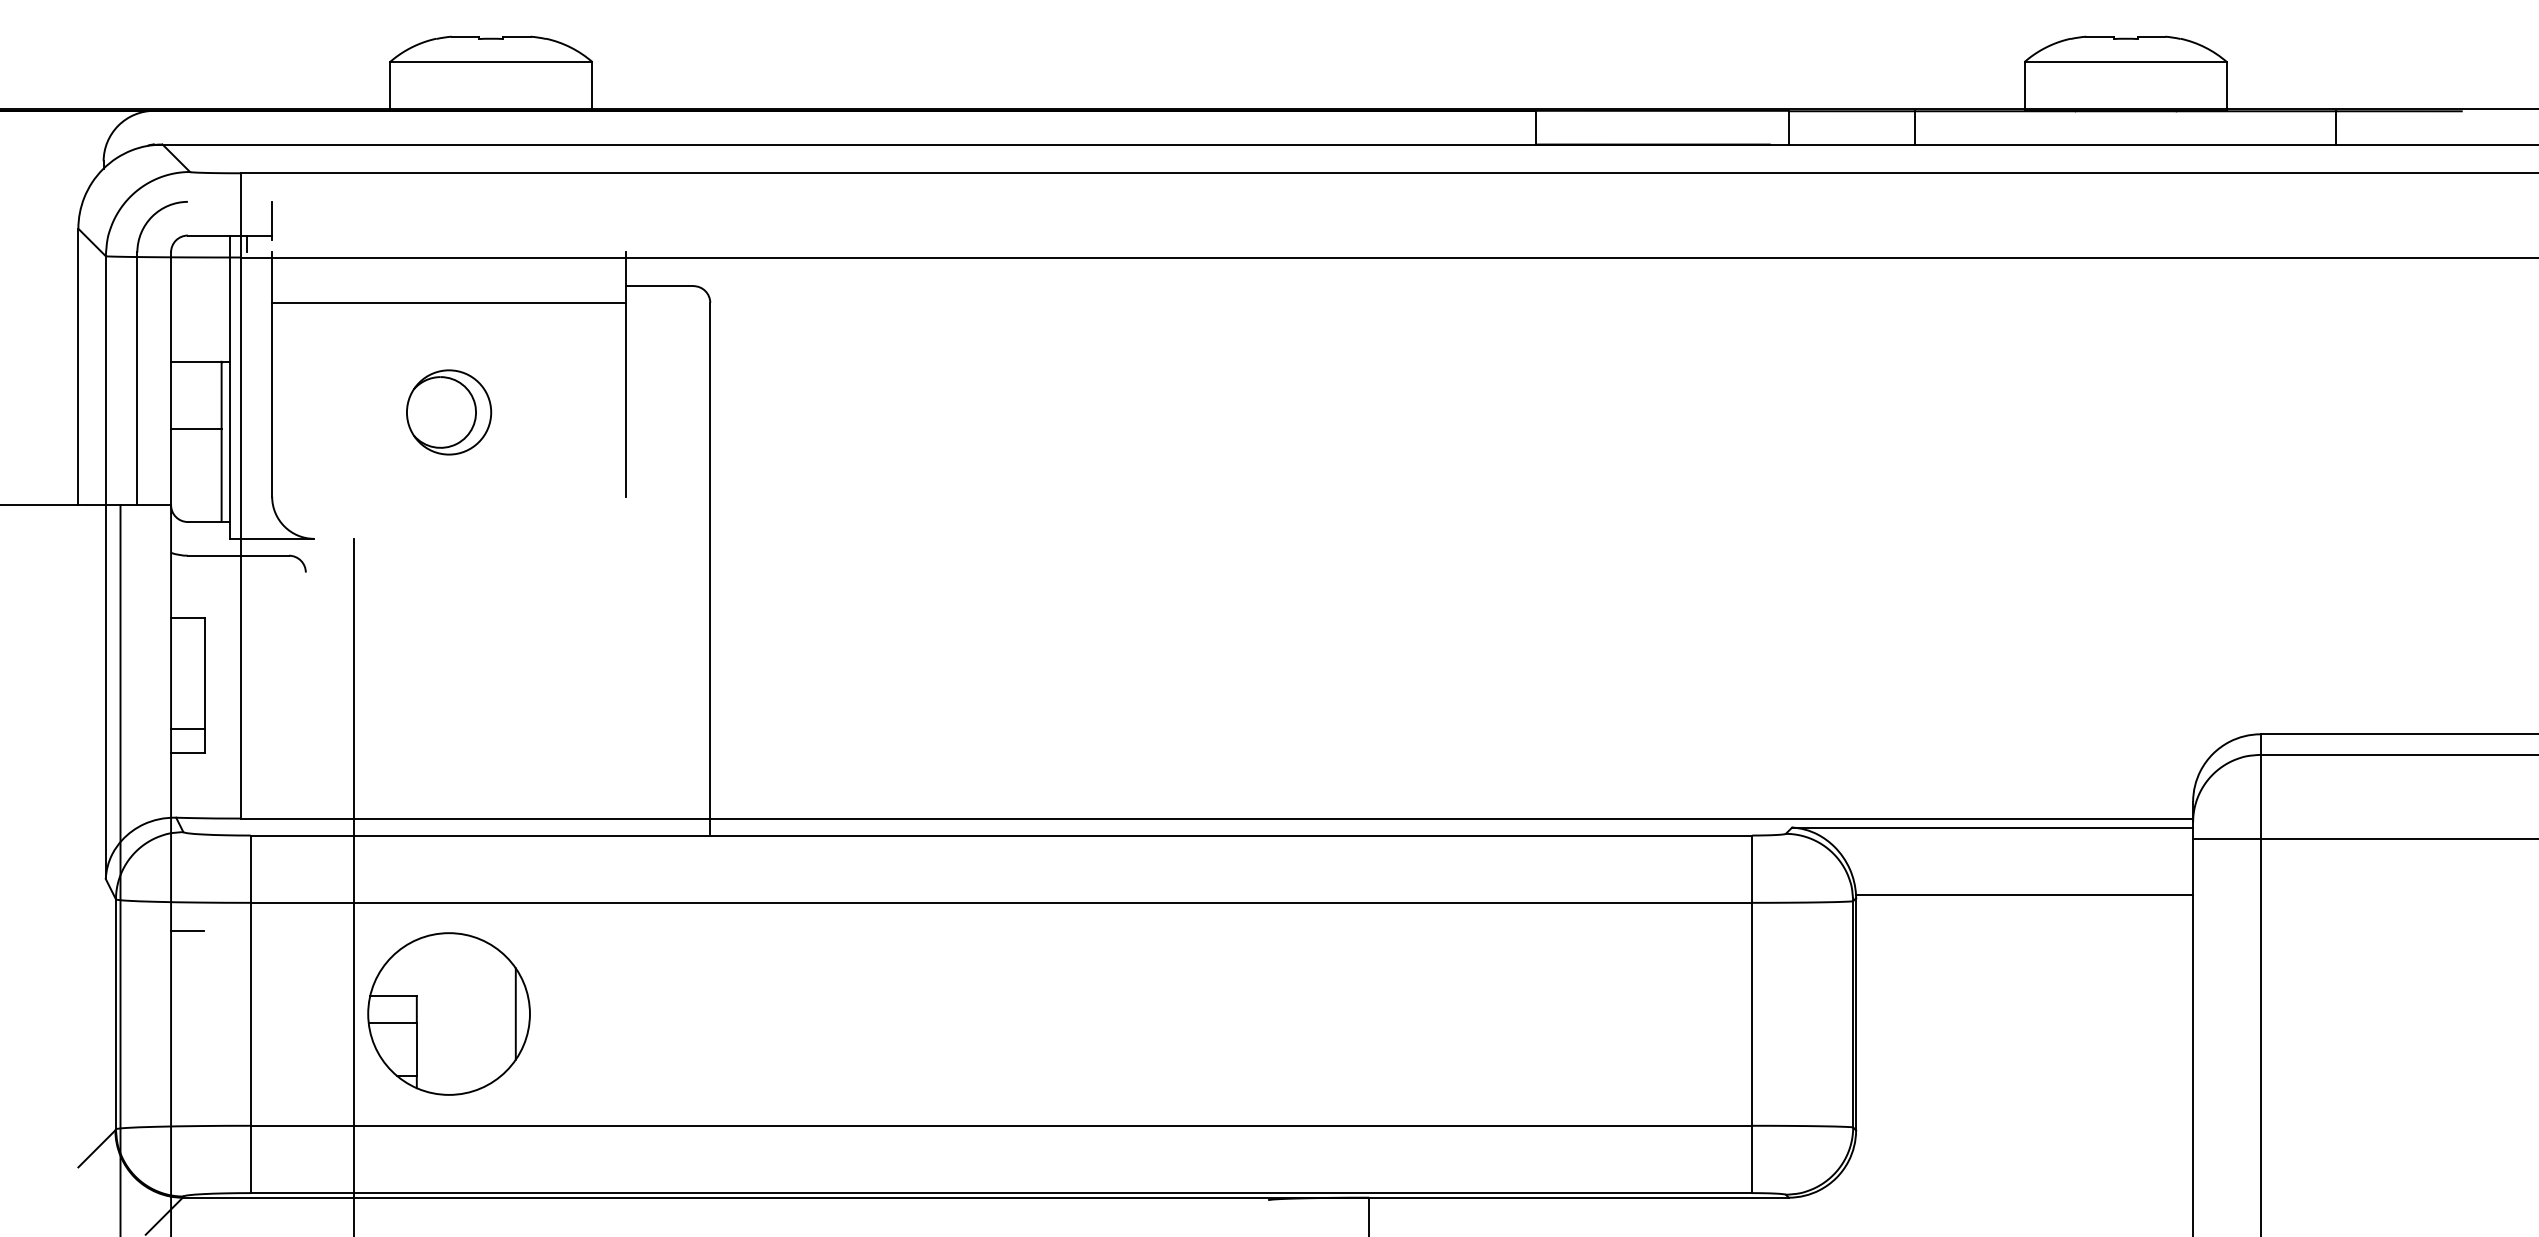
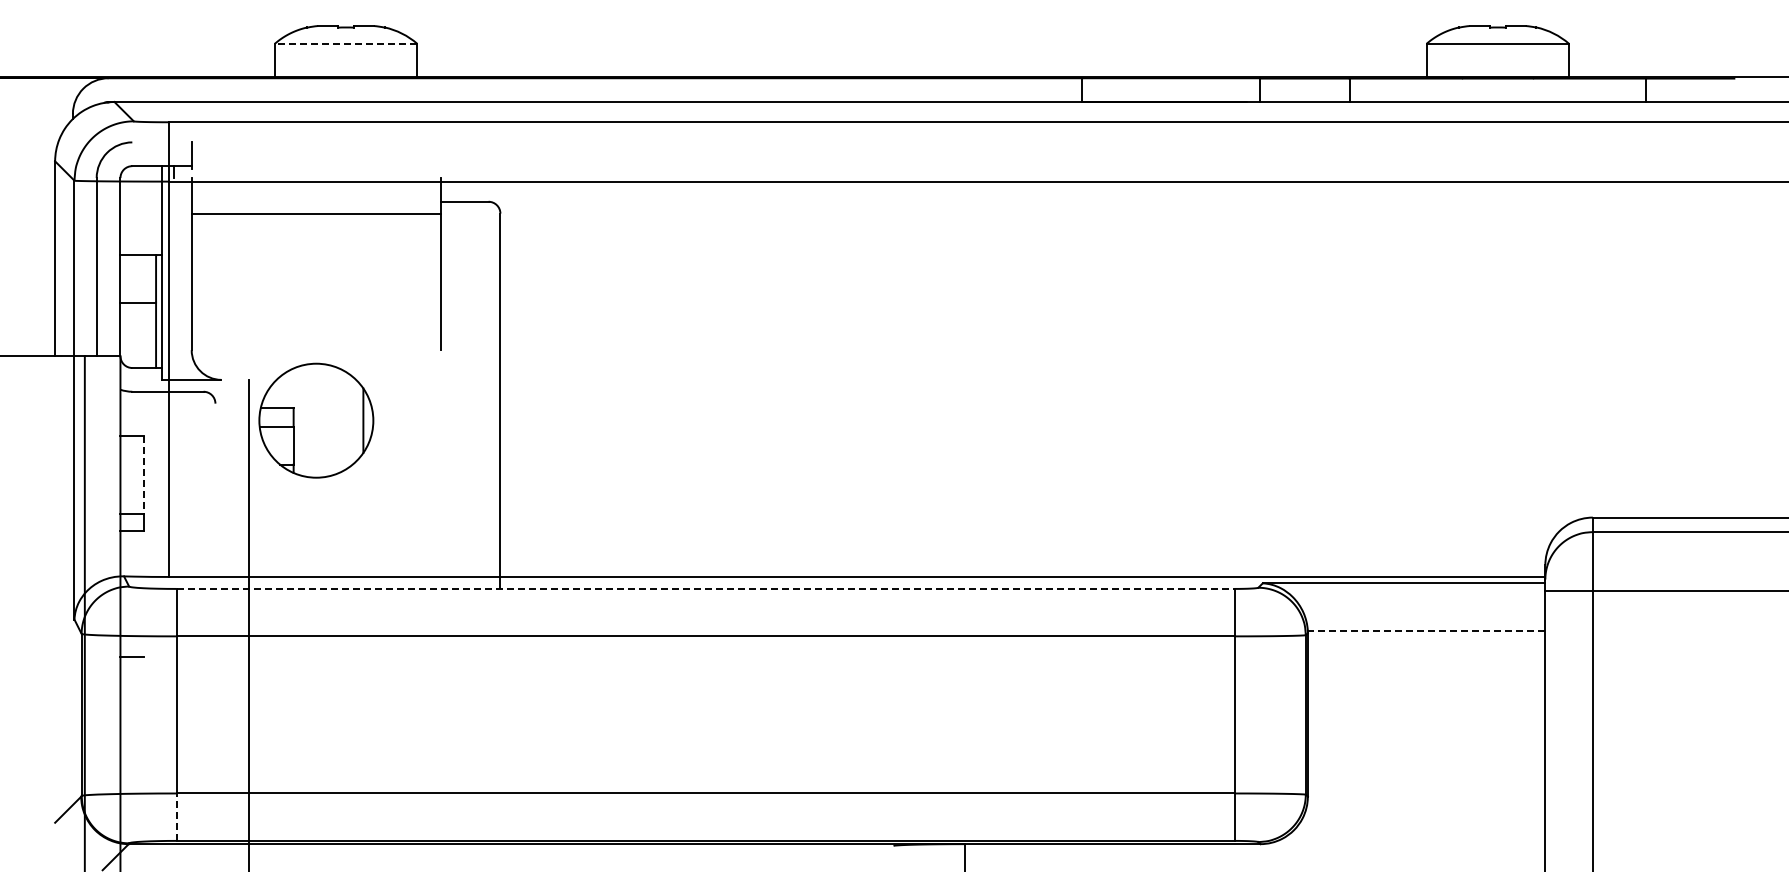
line: (490, 61) -> (345, 43), solid -> dashed
part: (447, 412) -> (315, 290), removed
line: (205, 674) -> (144, 475), solid -> dashed
line: (1002, 834) -> (706, 588), solid -> dashed
line: (2024, 894) -> (1426, 630), solid -> dashed
part: (449, 1013) -> (316, 420), moved
line: (250, 1159) -> (176, 817), solid -> dashed

